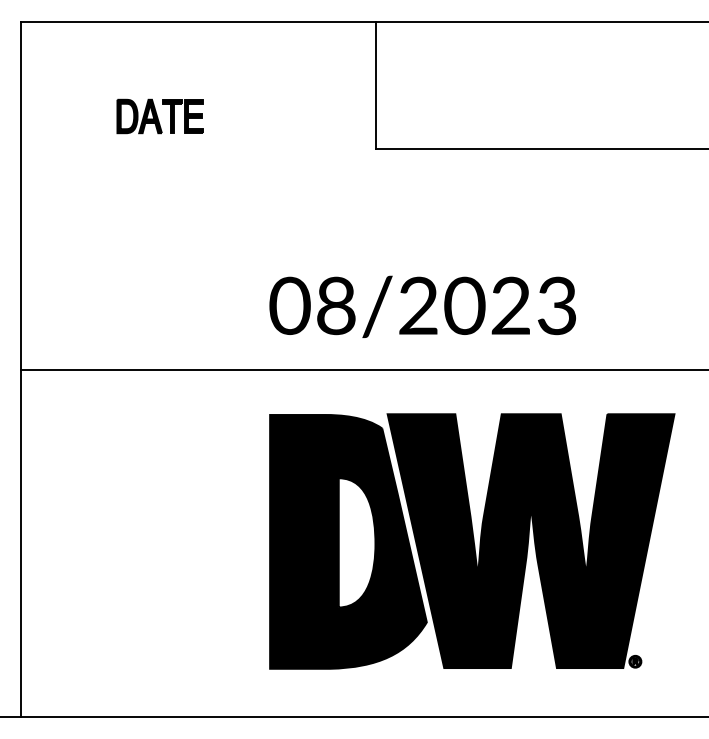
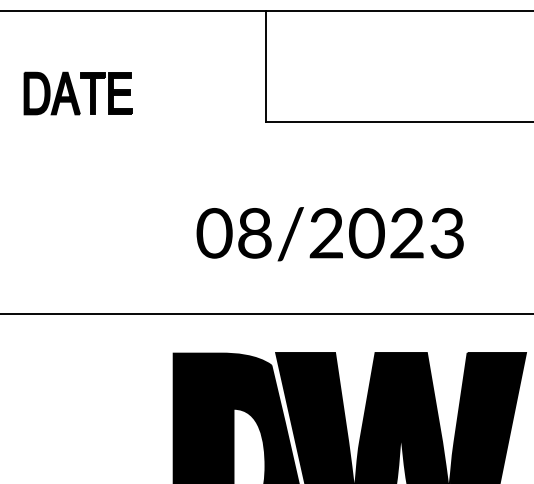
part: (160, 116) -> (78, 93), size x1.43
text: (422, 306) -> (329, 233), moved

